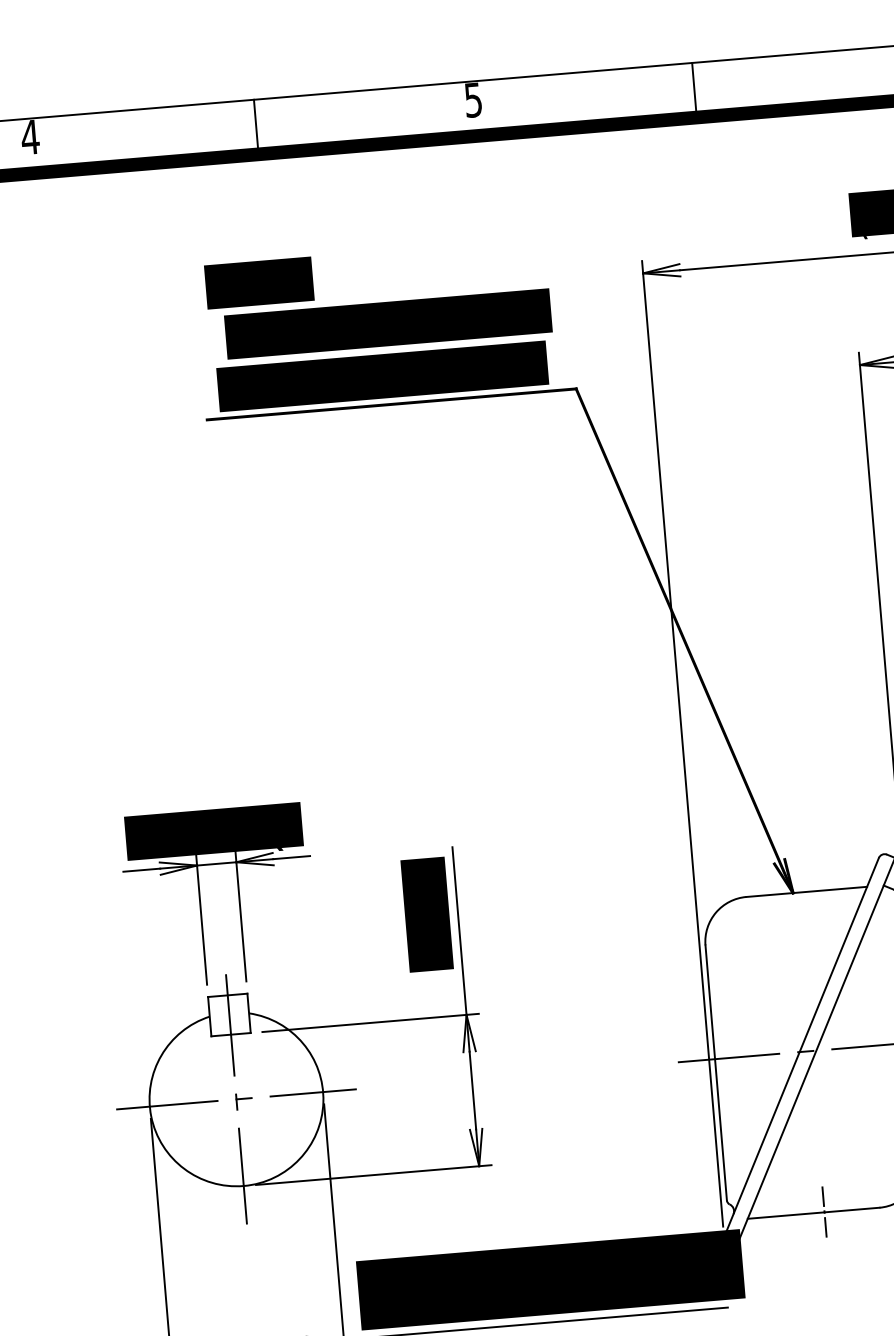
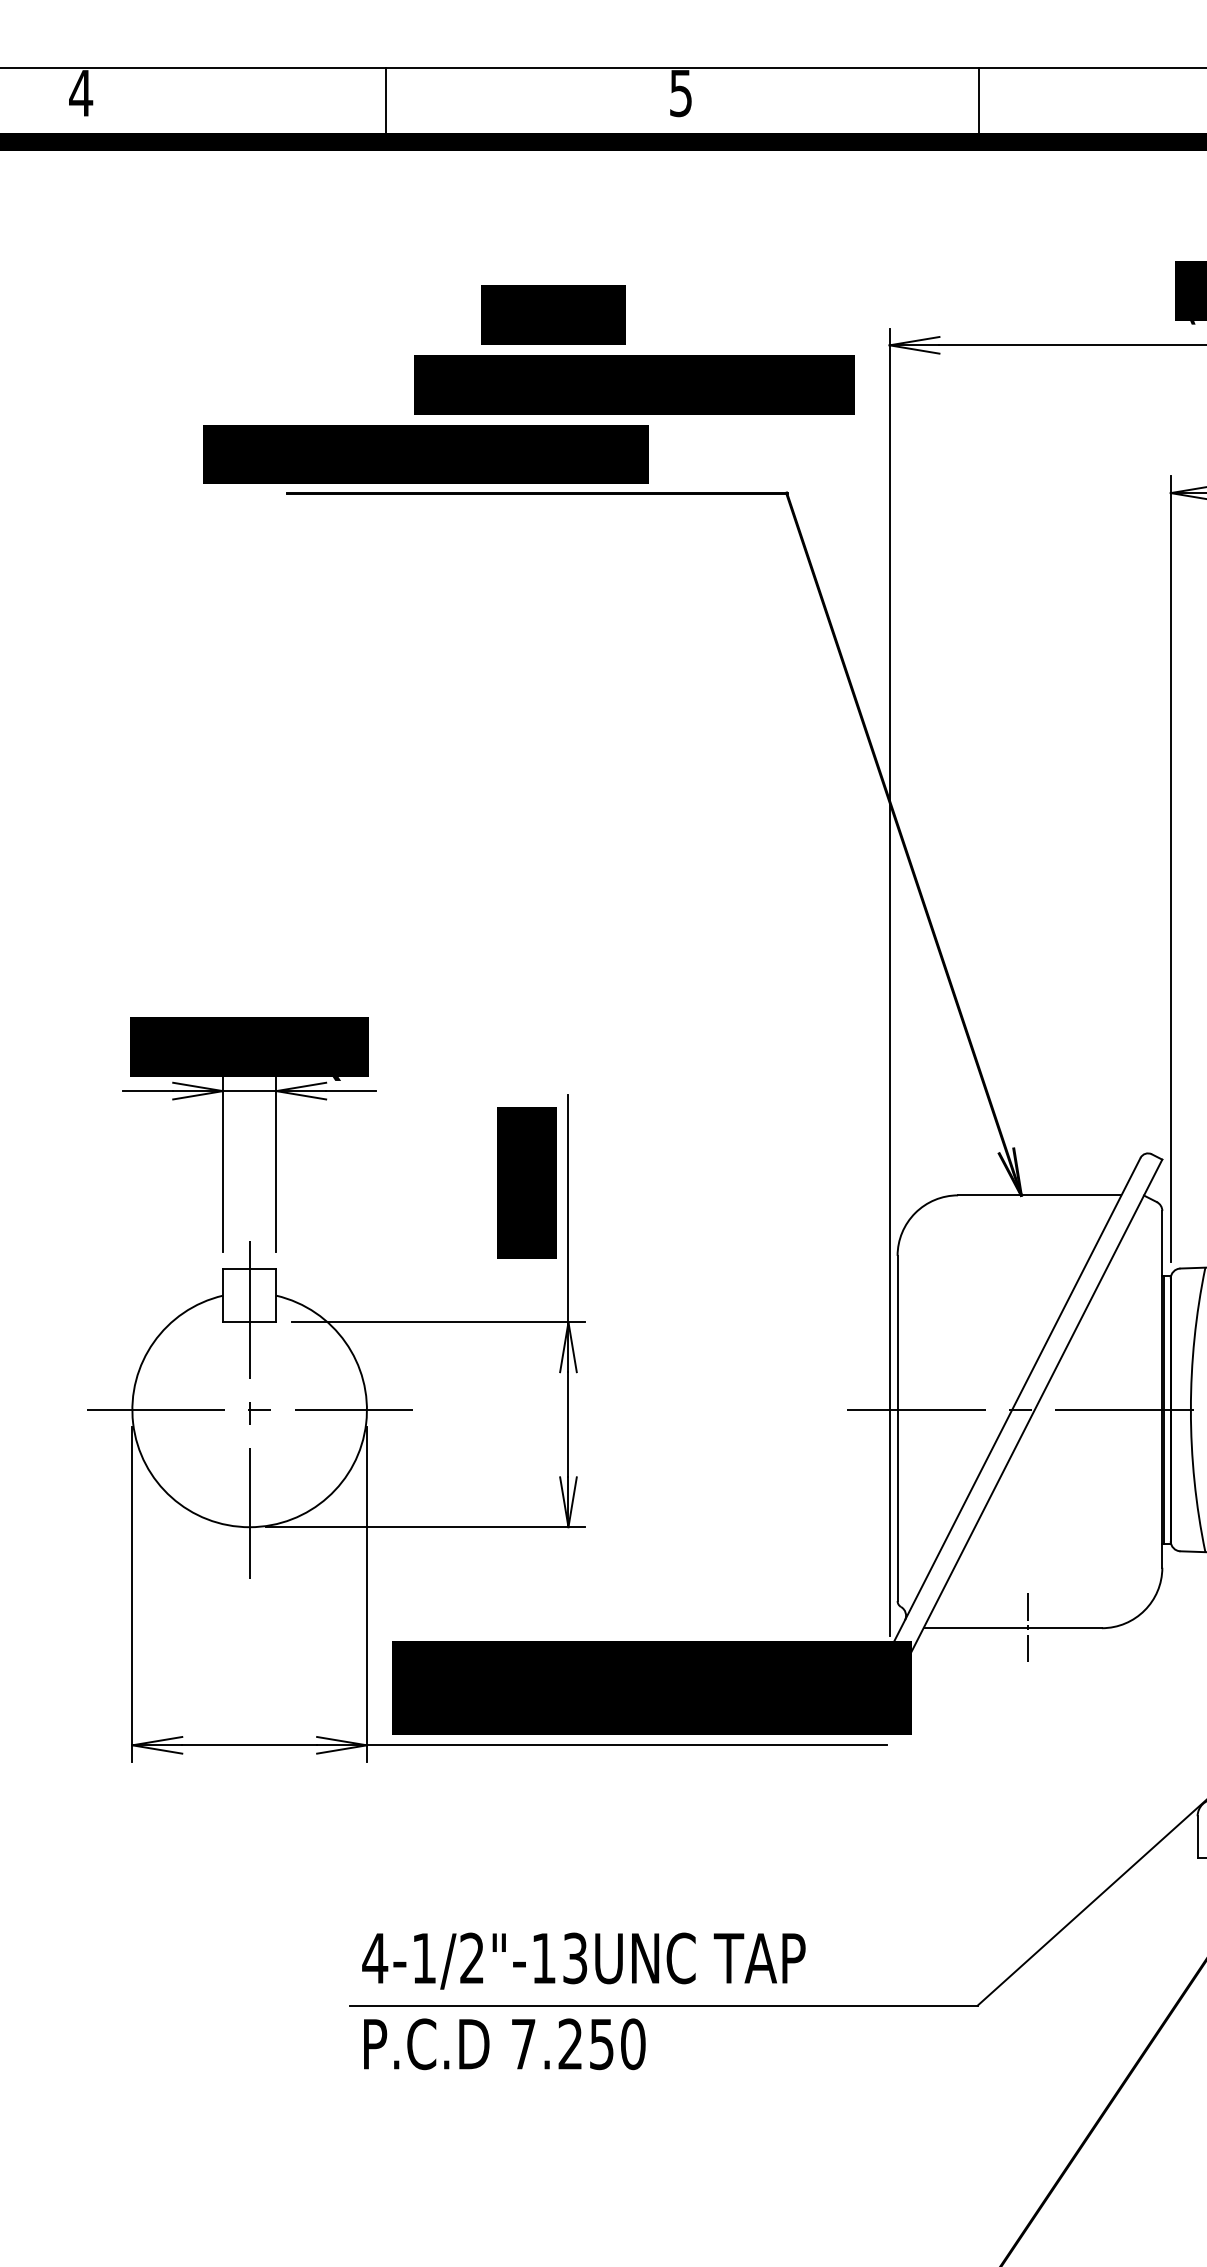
text: (259, 282) -> (553, 314), moved
text: (388, 323) -> (634, 384), moved
text: (382, 376) -> (425, 454), moved

